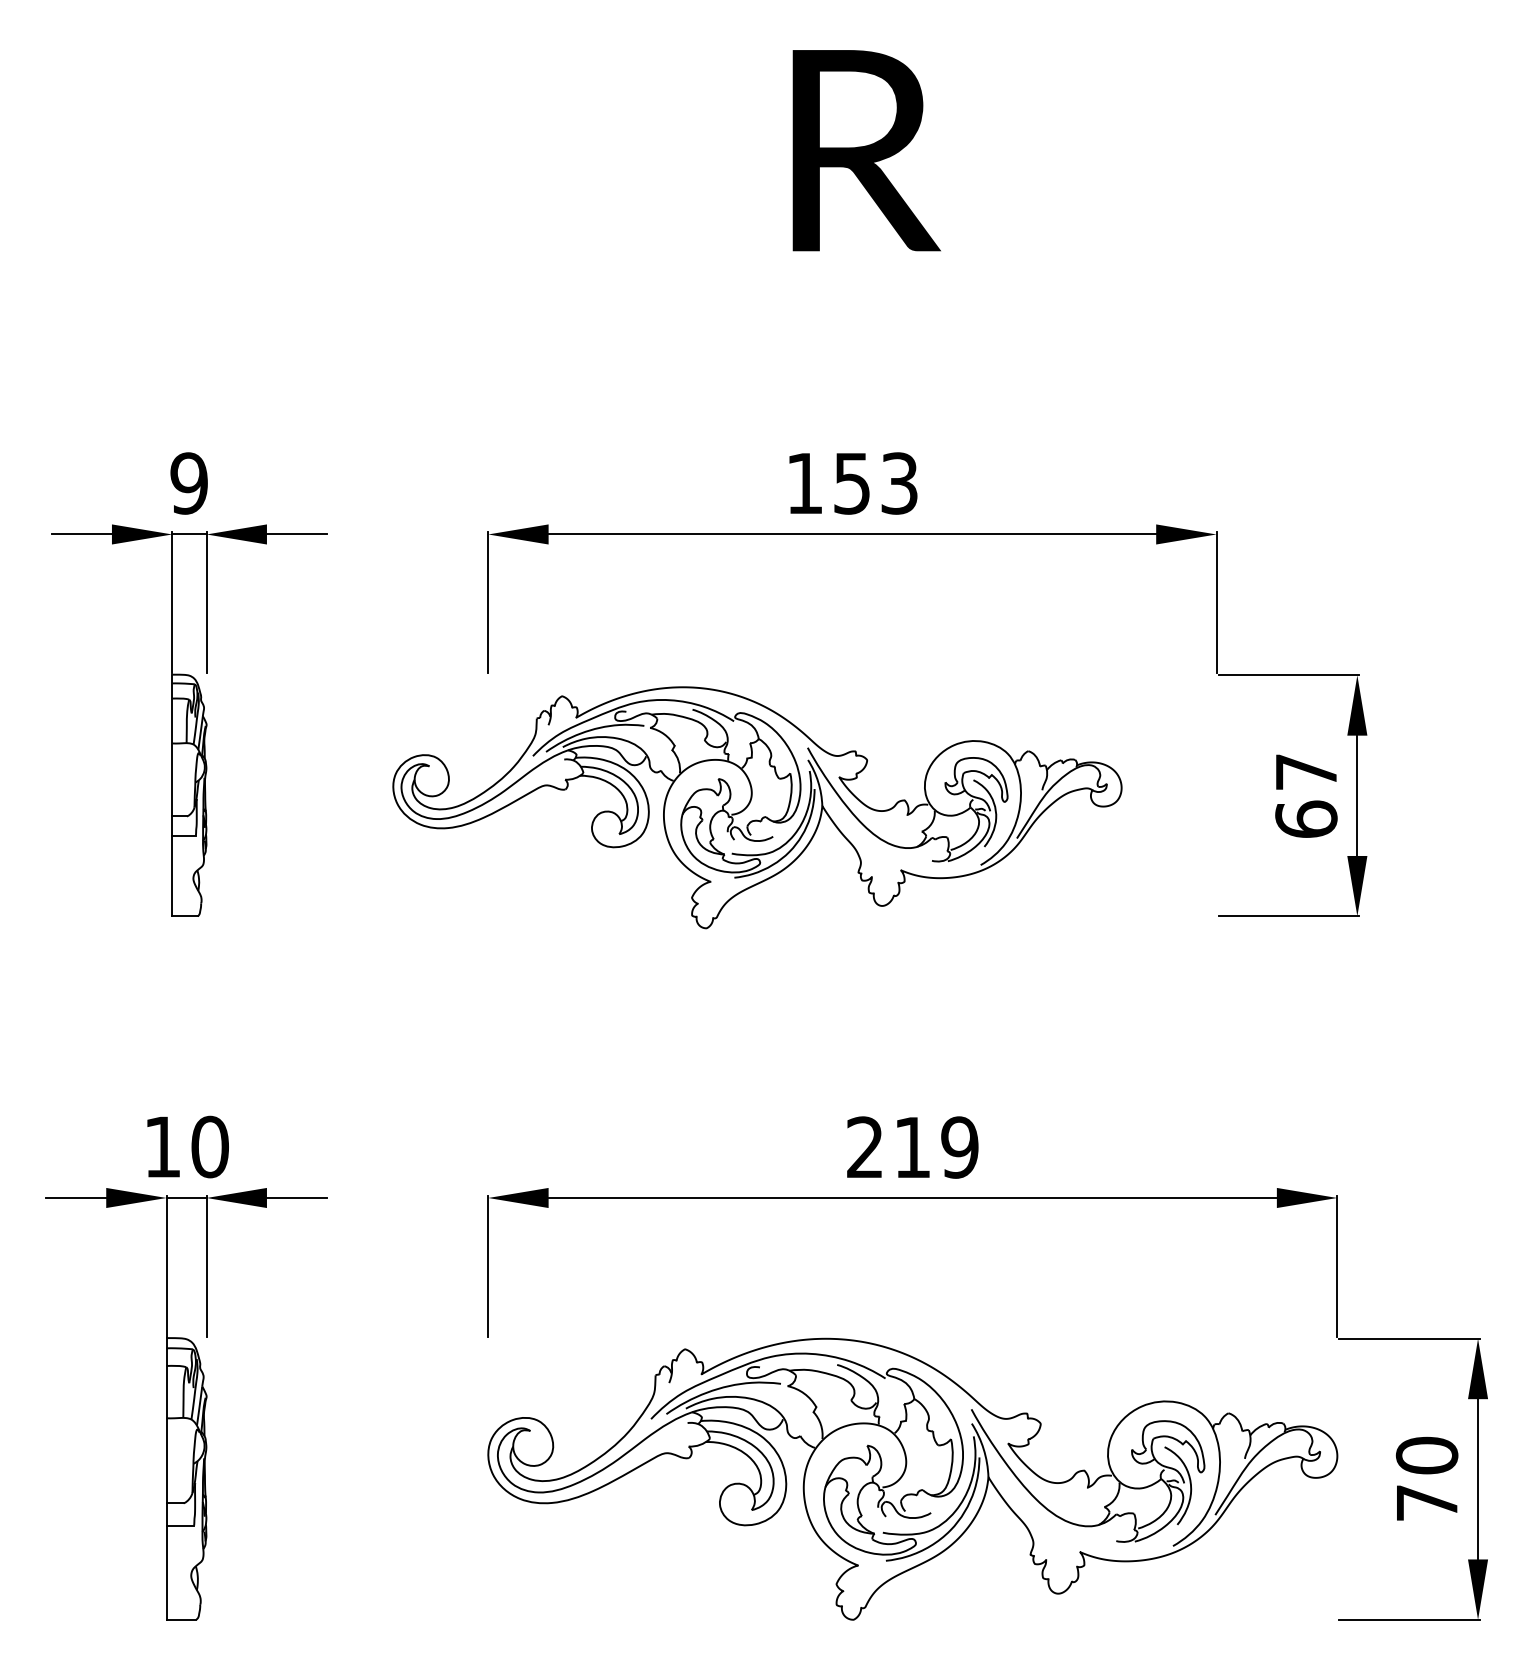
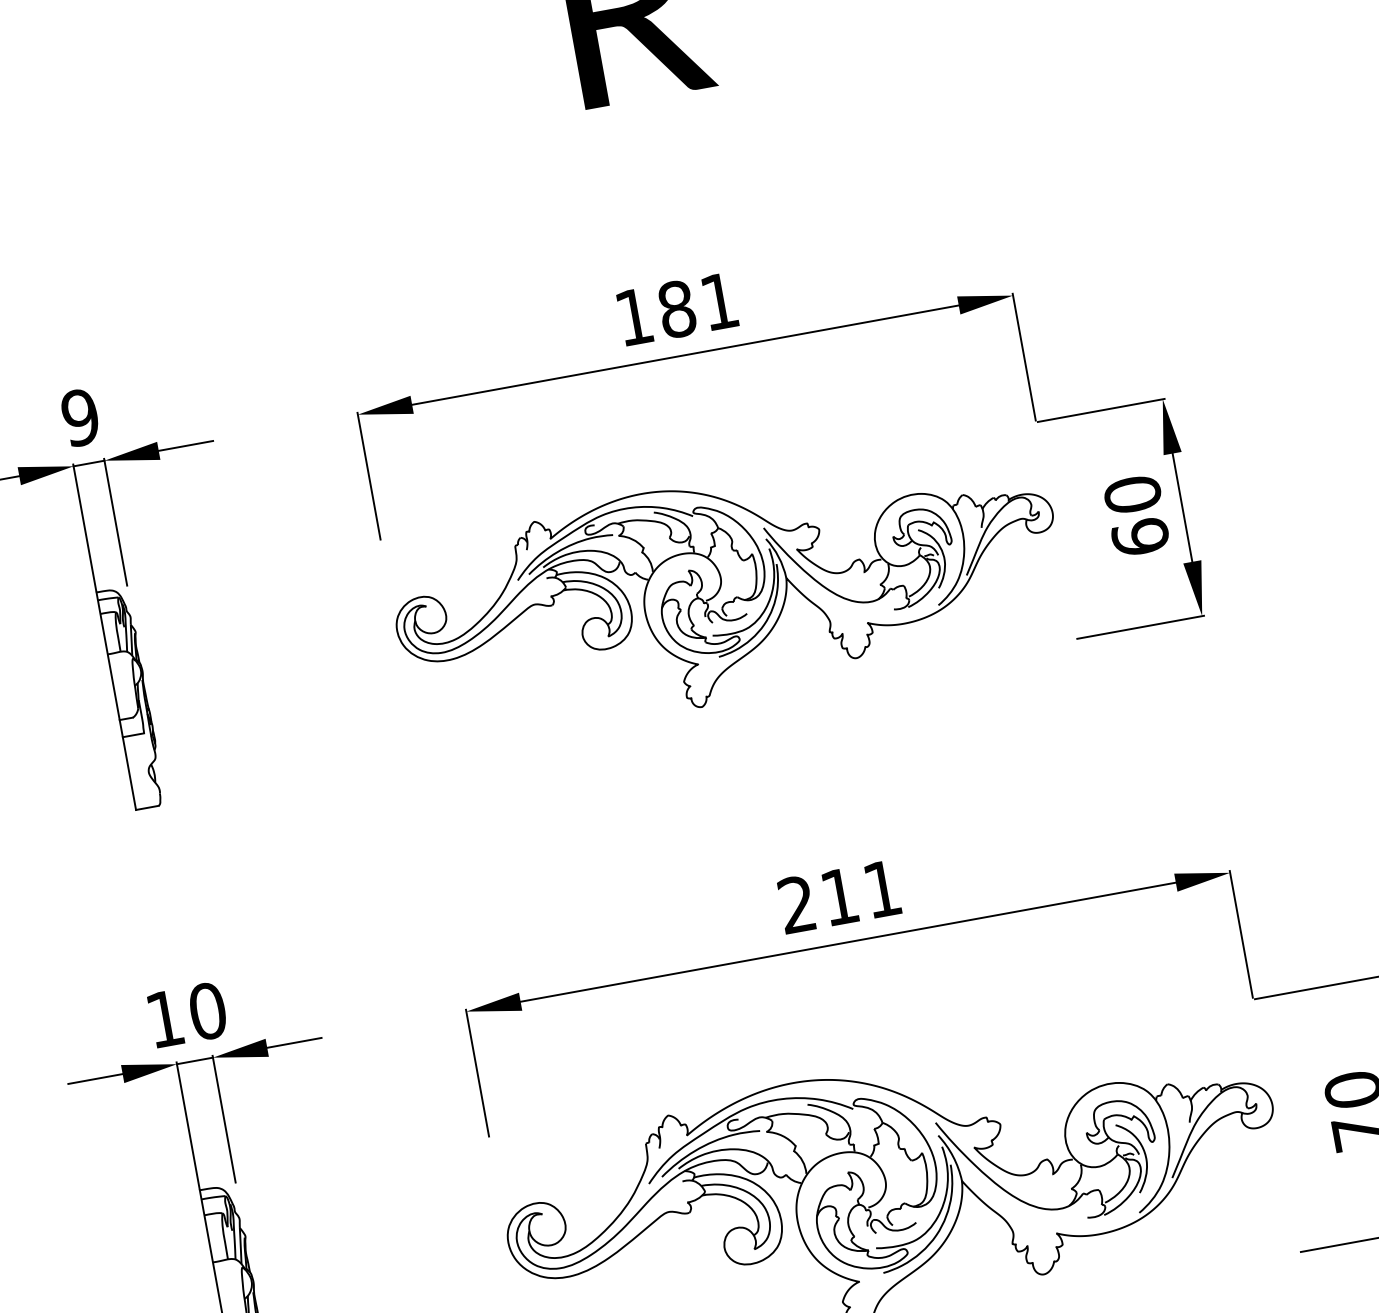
text: (875, 483) -> (697, 305), 153 -> 181
text: (1306, 771) -> (1132, 494), 67 -> 60
part: (757, 807) -> (728, 589), moved
text: (959, 1147) -> (882, 889), 219 -> 211

